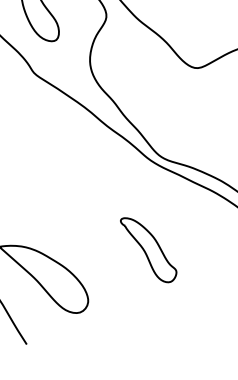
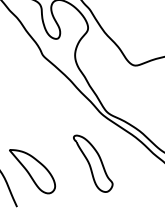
part: (149, 249) -> (93, 163), size x1.43

